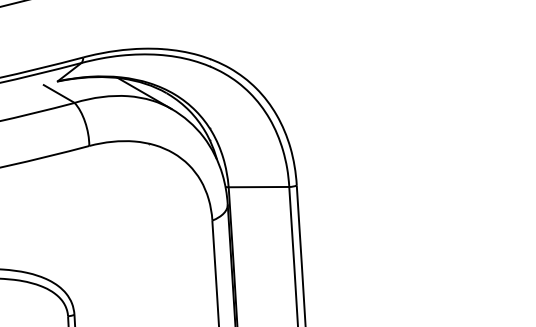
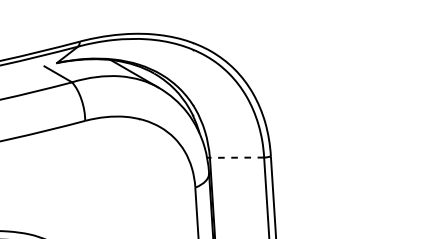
line: (258, 187) -> (236, 158), solid -> dashed

